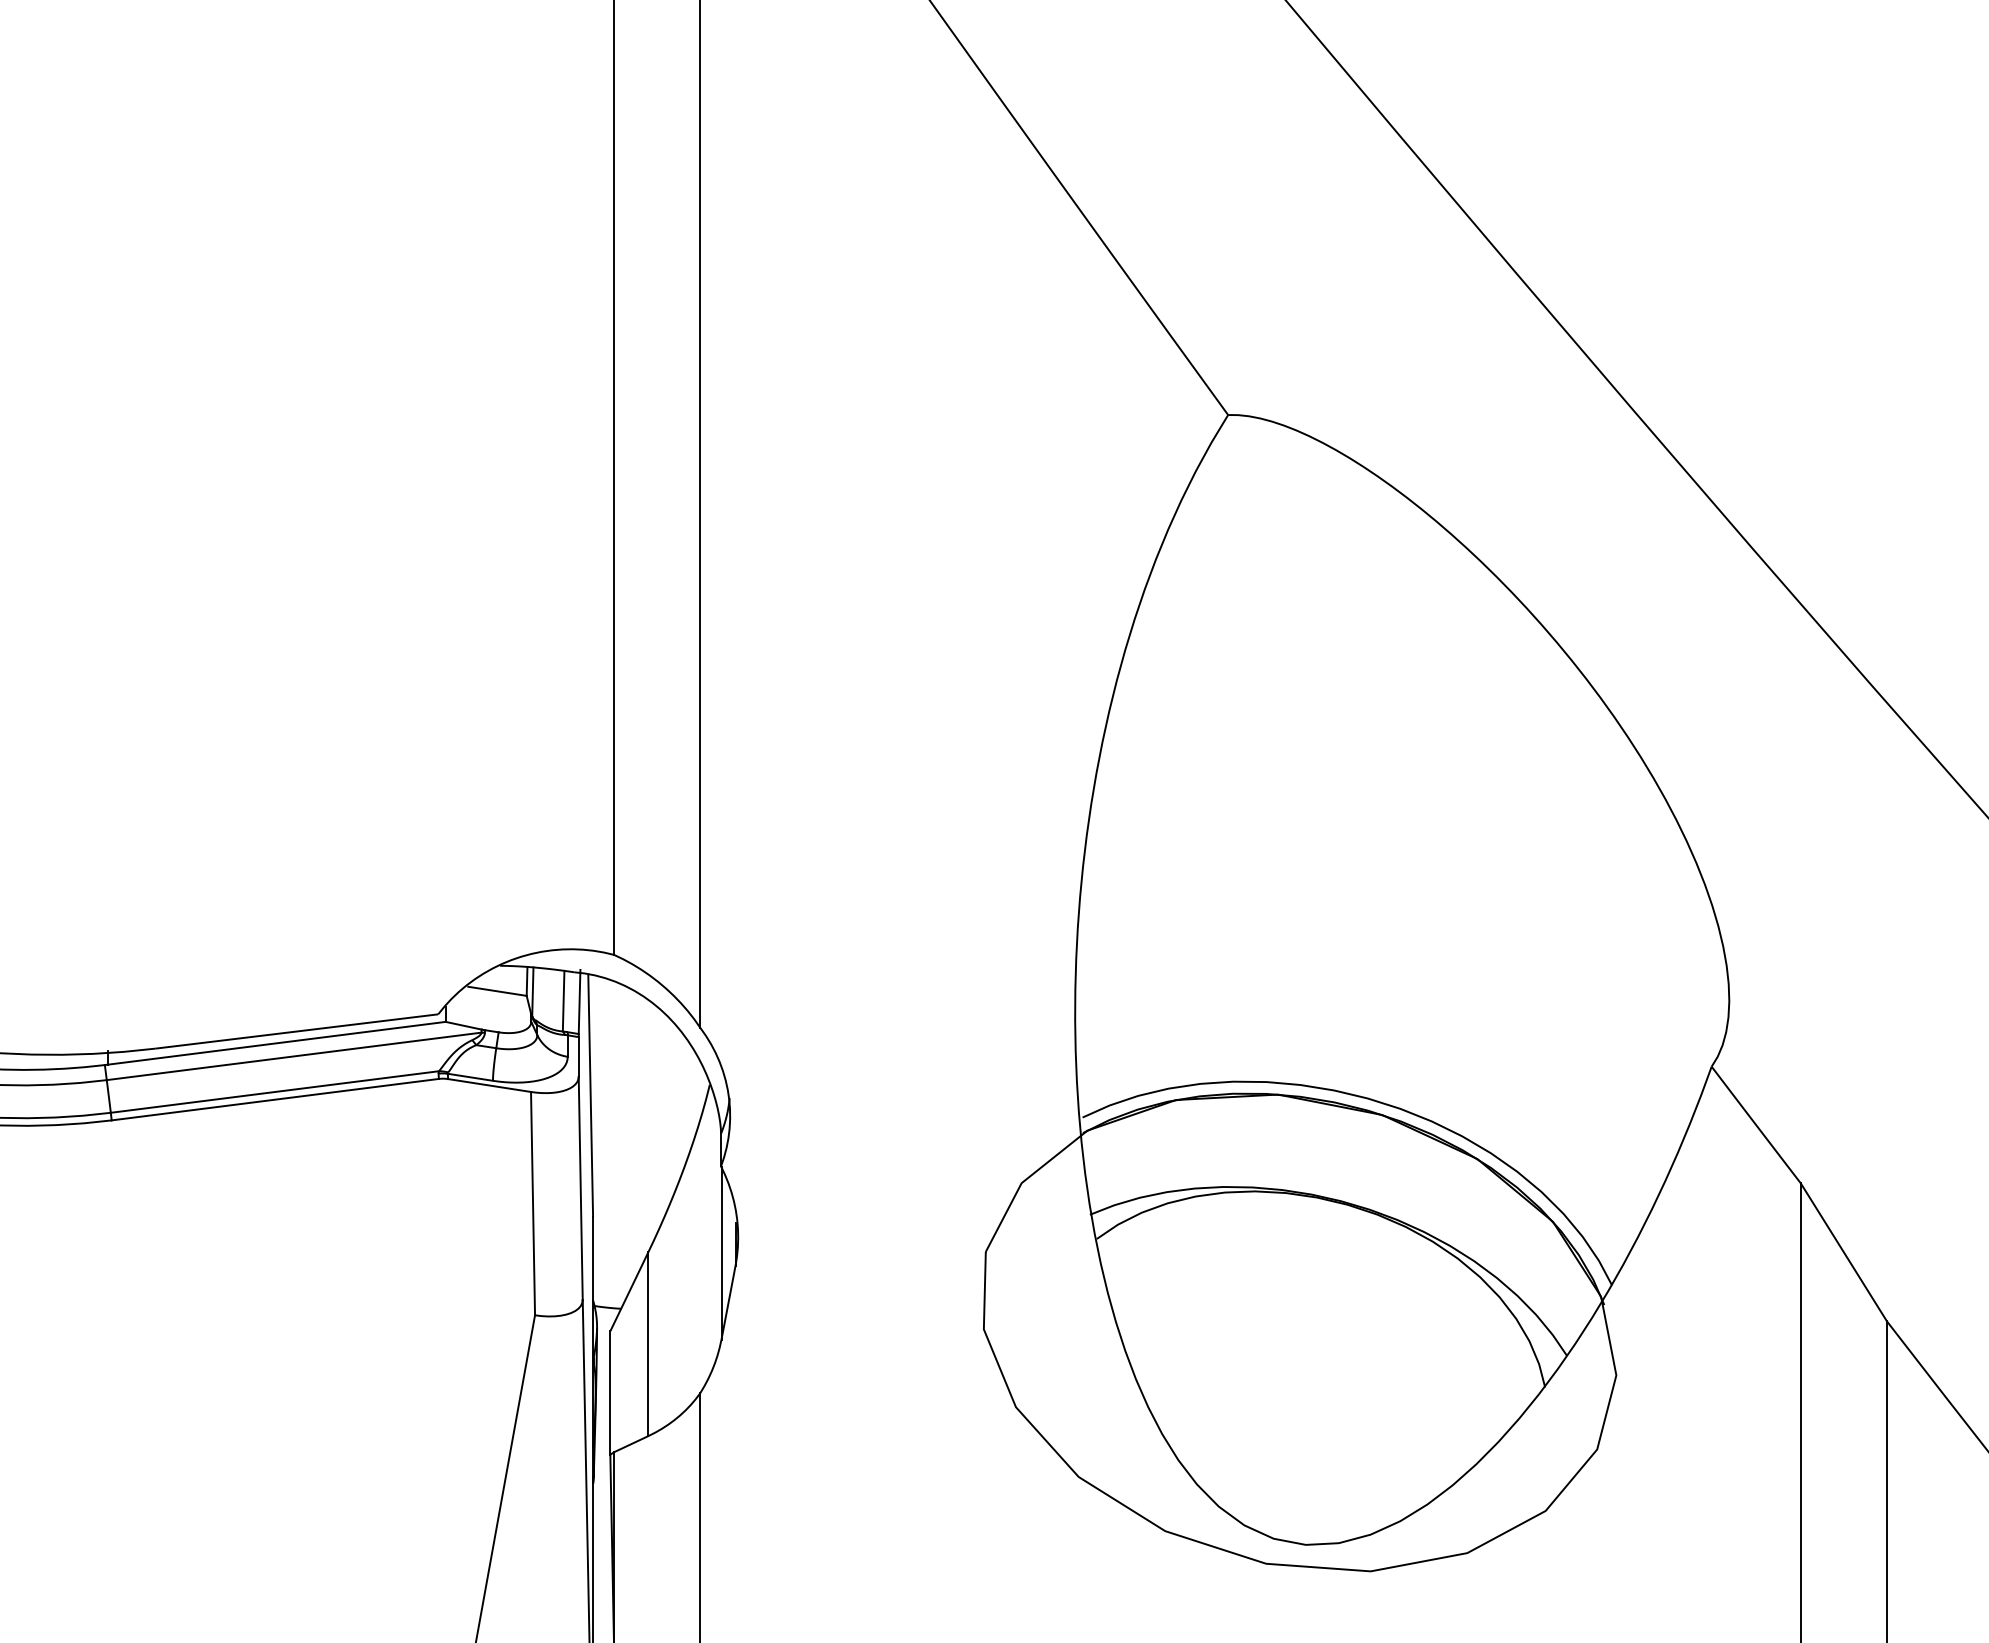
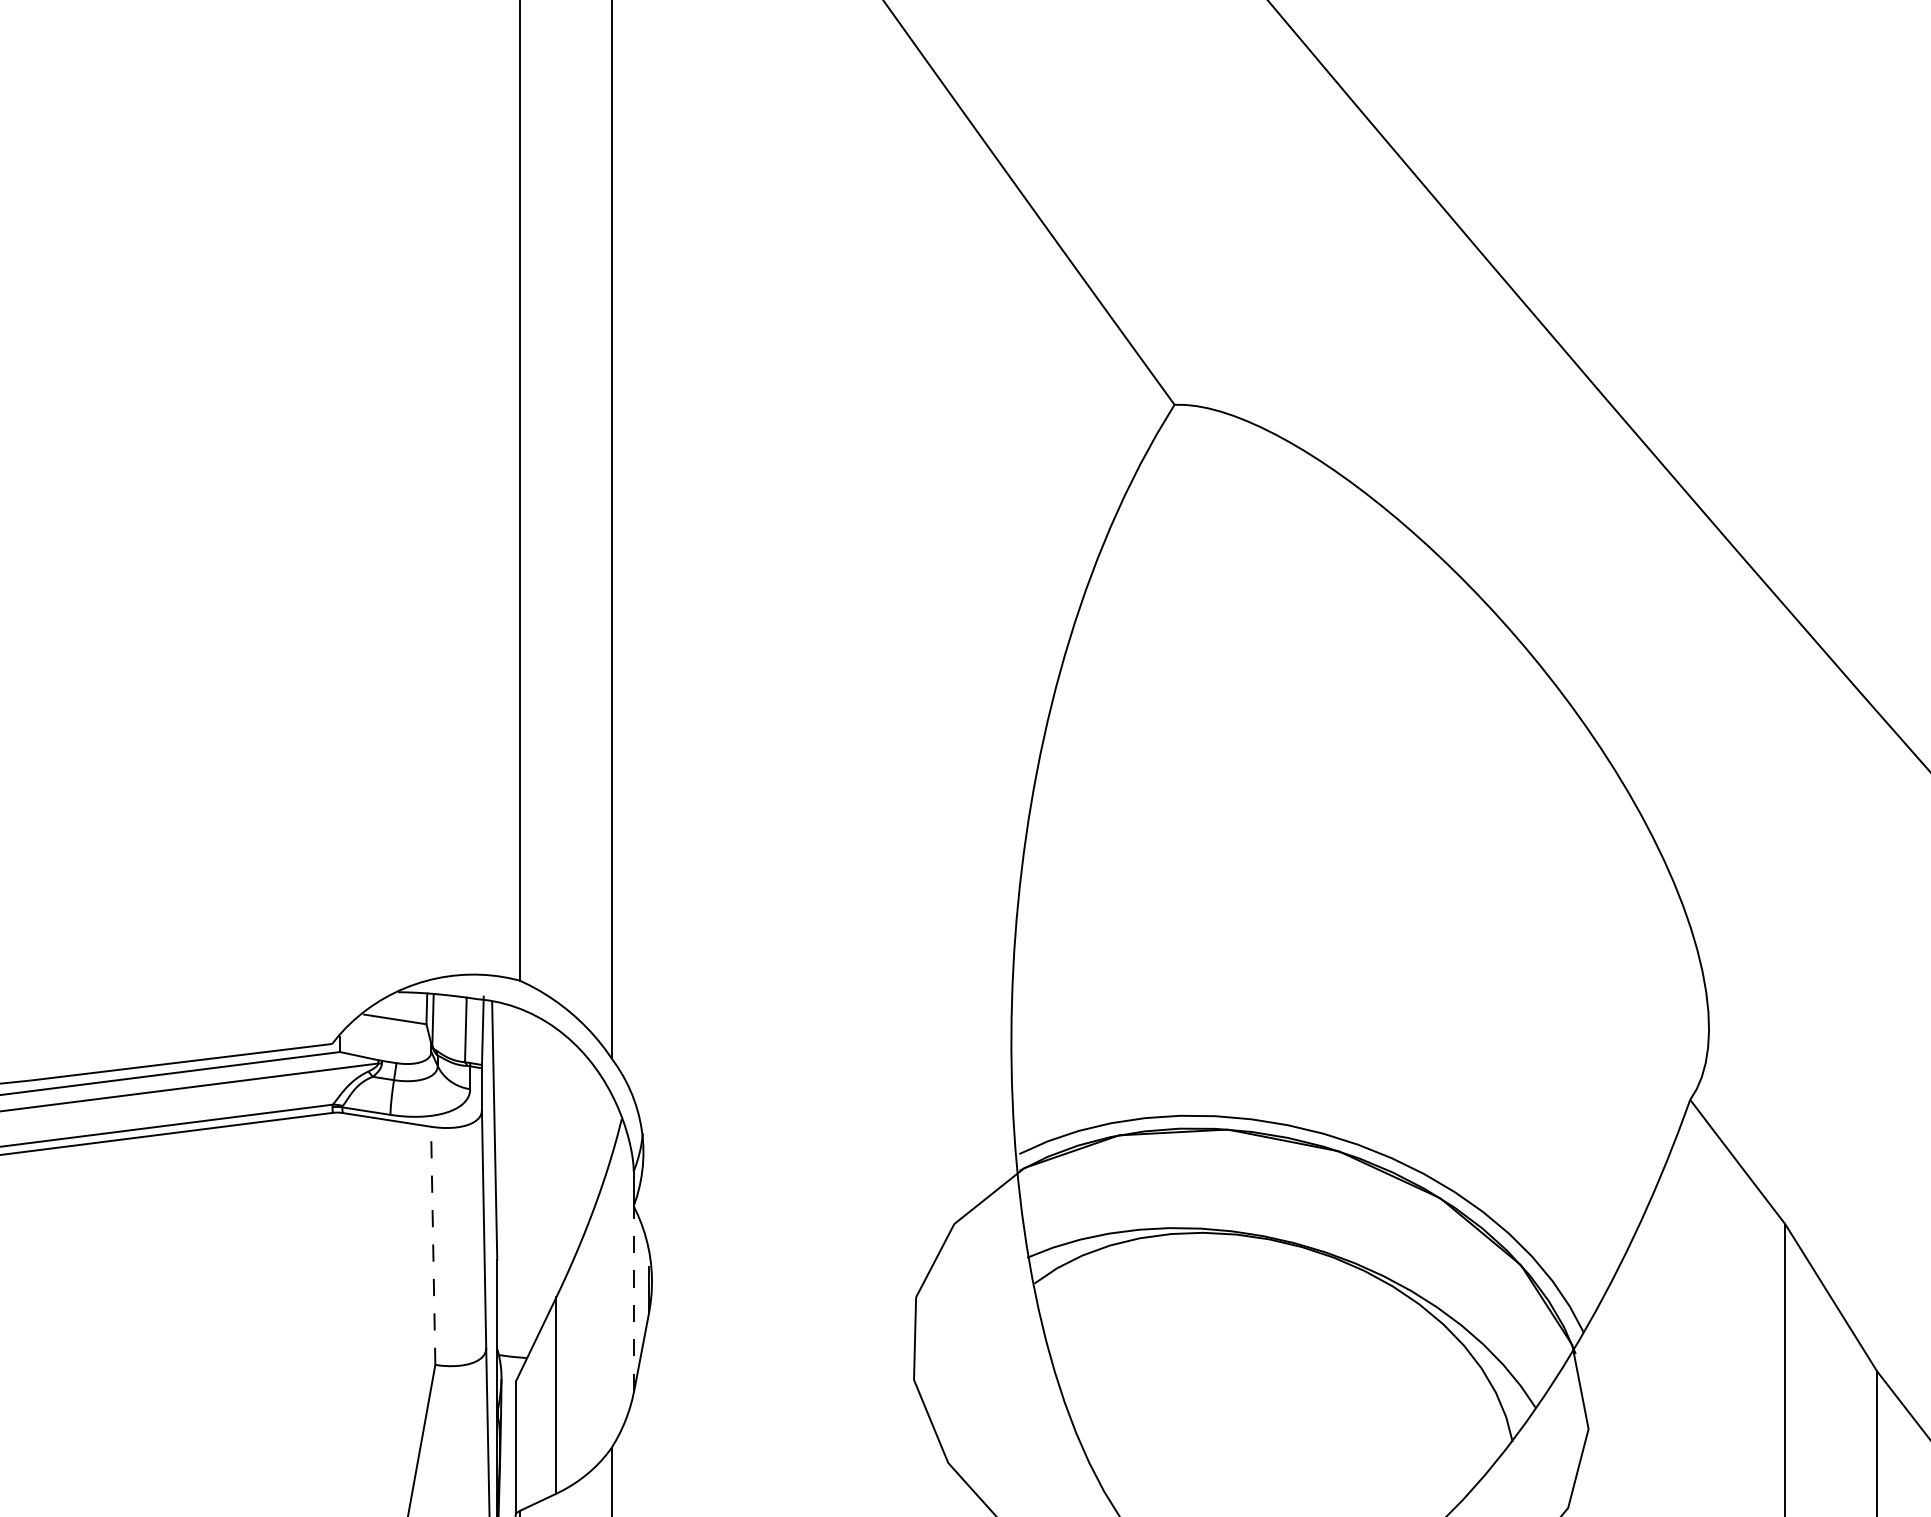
line: (533, 1203) -> (433, 1245), solid -> dashed
line: (721, 1253) -> (634, 1299), solid -> dashed

